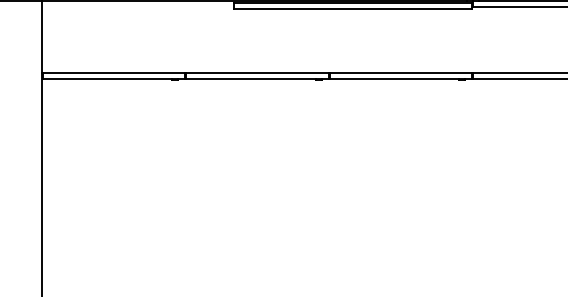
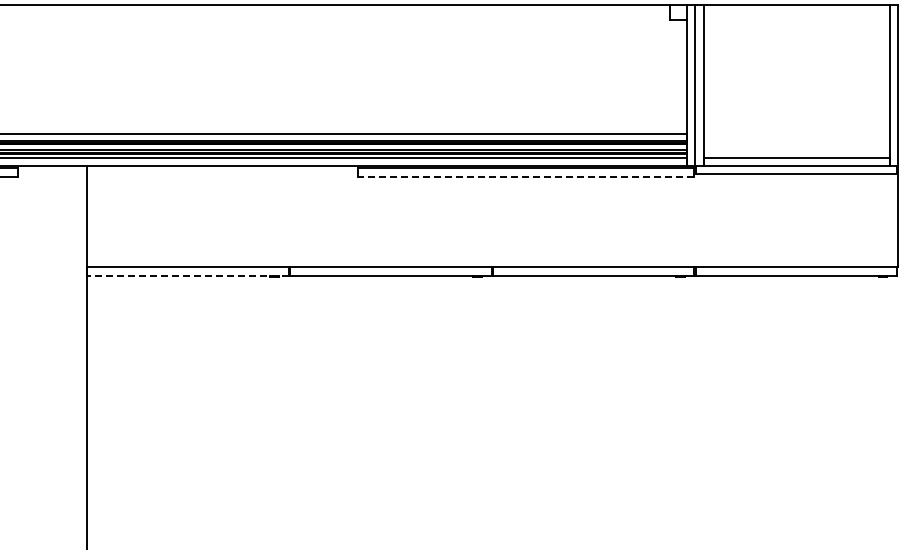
line: (352, 8) -> (525, 176), solid -> dashed
line: (114, 78) -> (188, 275), solid -> dashed

